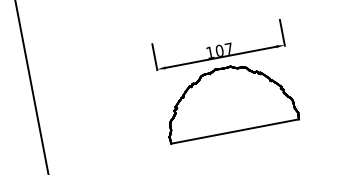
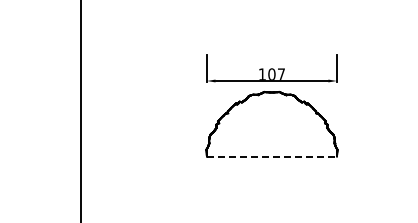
line: (234, 131) -> (271, 156), solid -> dashed

